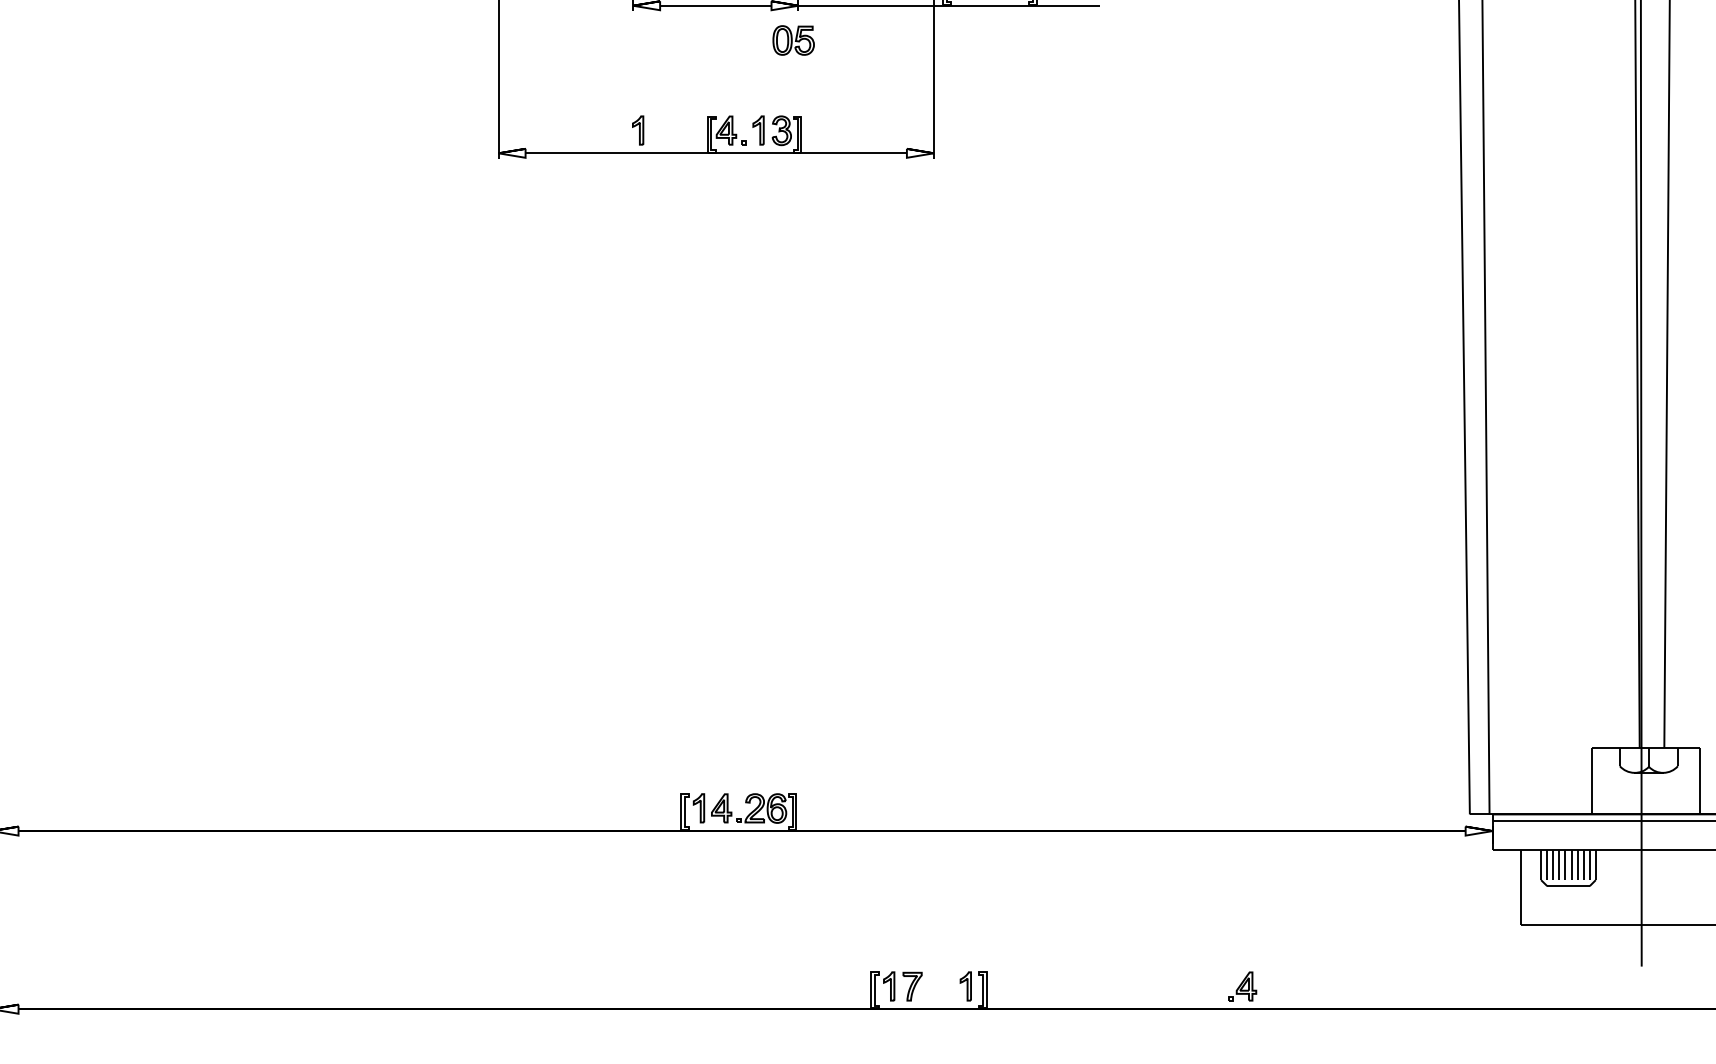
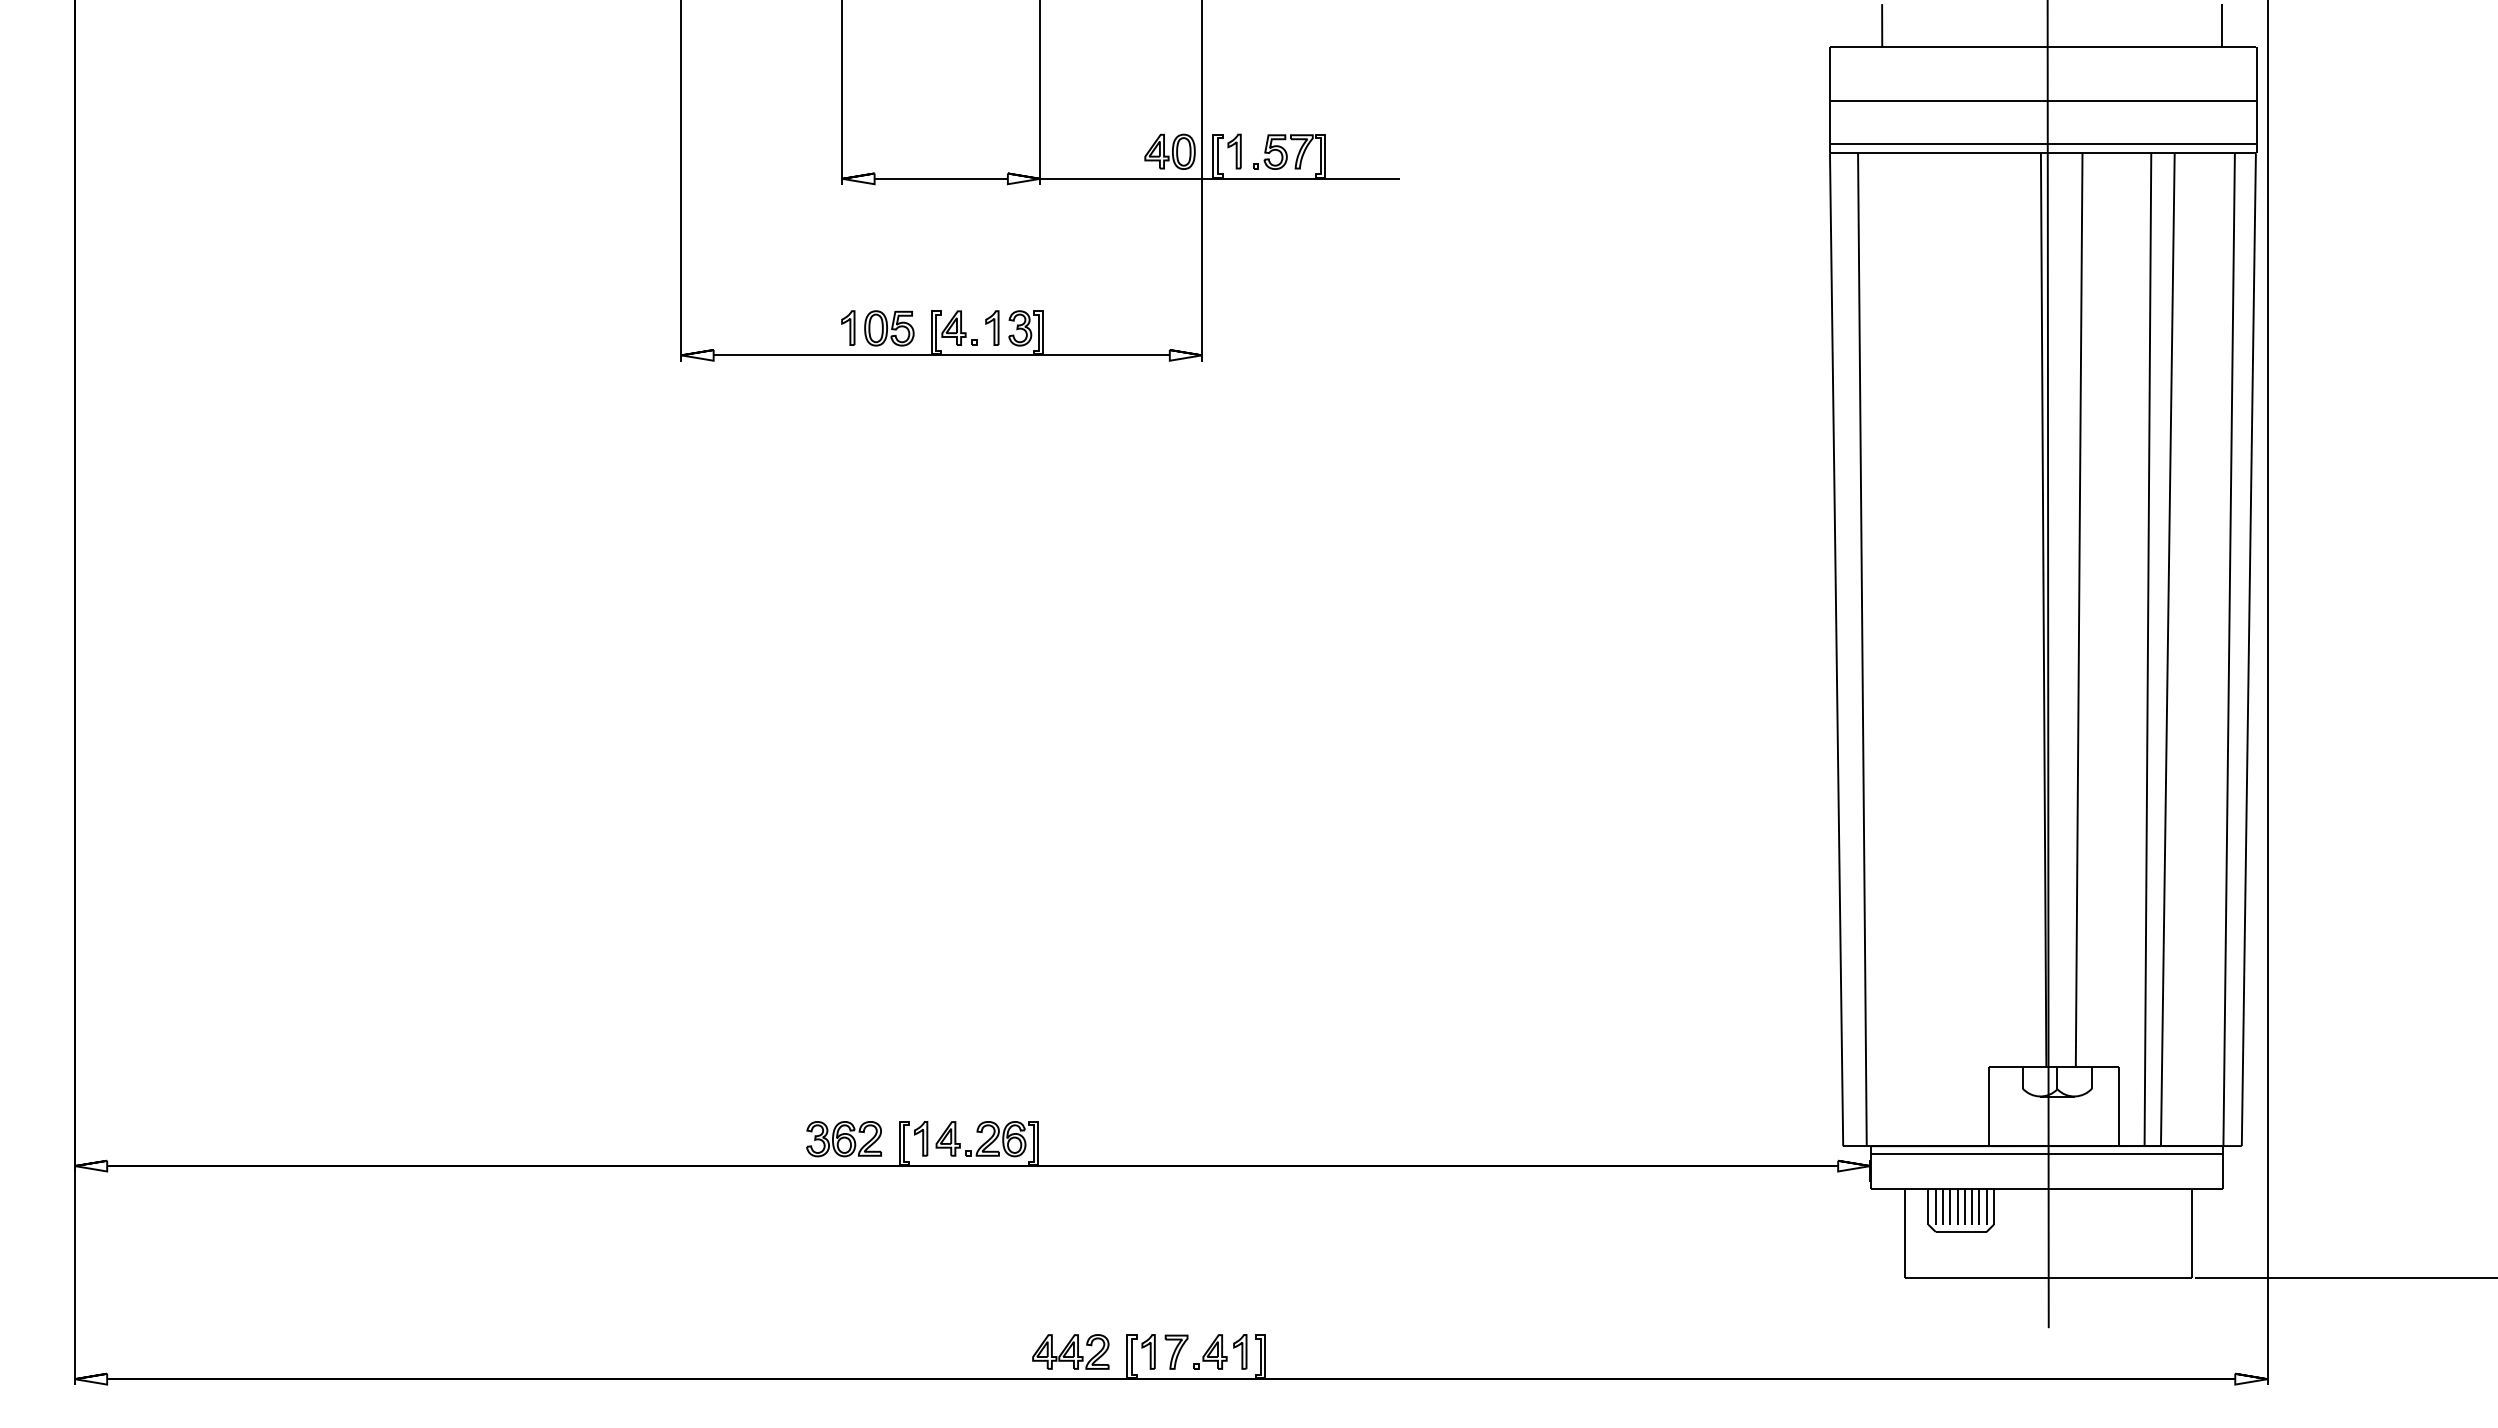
part: (793, 40) -> (889, 328), moved
part: (634, 808) -> (843, 1139), added
part: (823, 986) -> (1070, 1351), added
part: (1242, 986) -> (1210, 1351), moved

